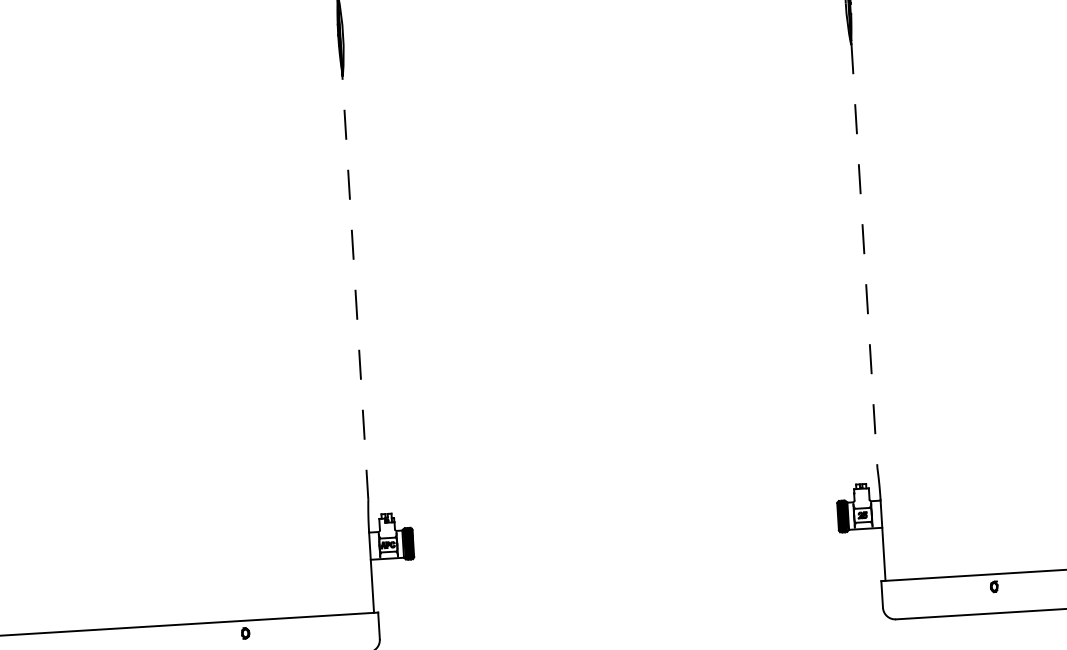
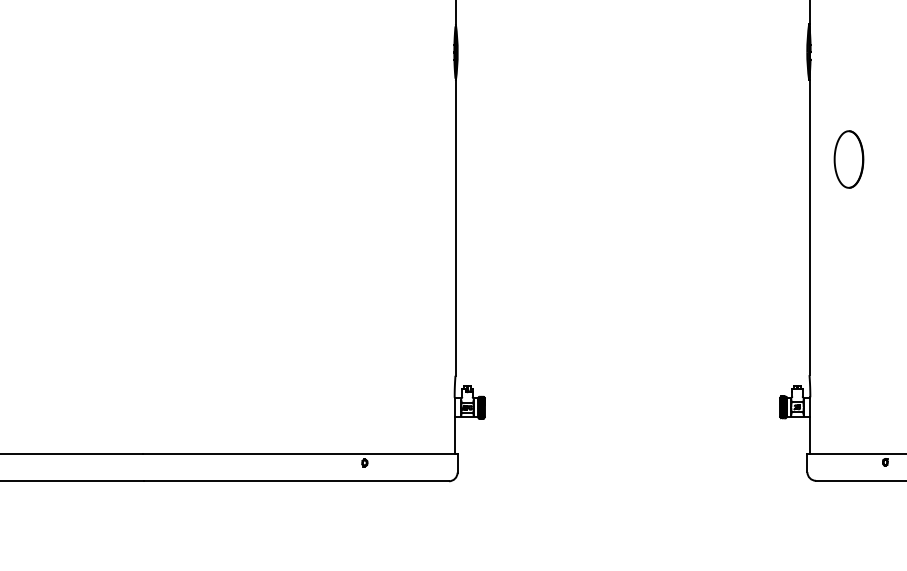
part: (914, 154) -> (848, 159), added
line: (864, 257) -> (809, 228), dashed -> solid
line: (355, 285) -> (455, 226), dashed -> solid

